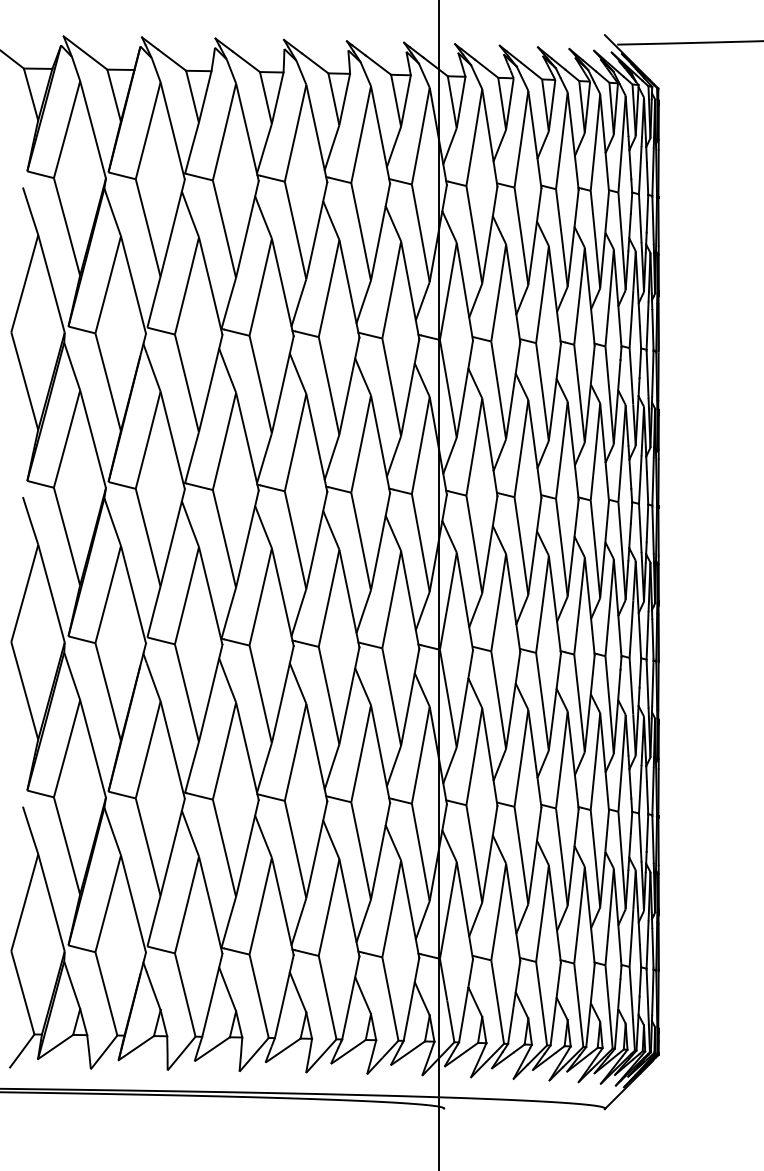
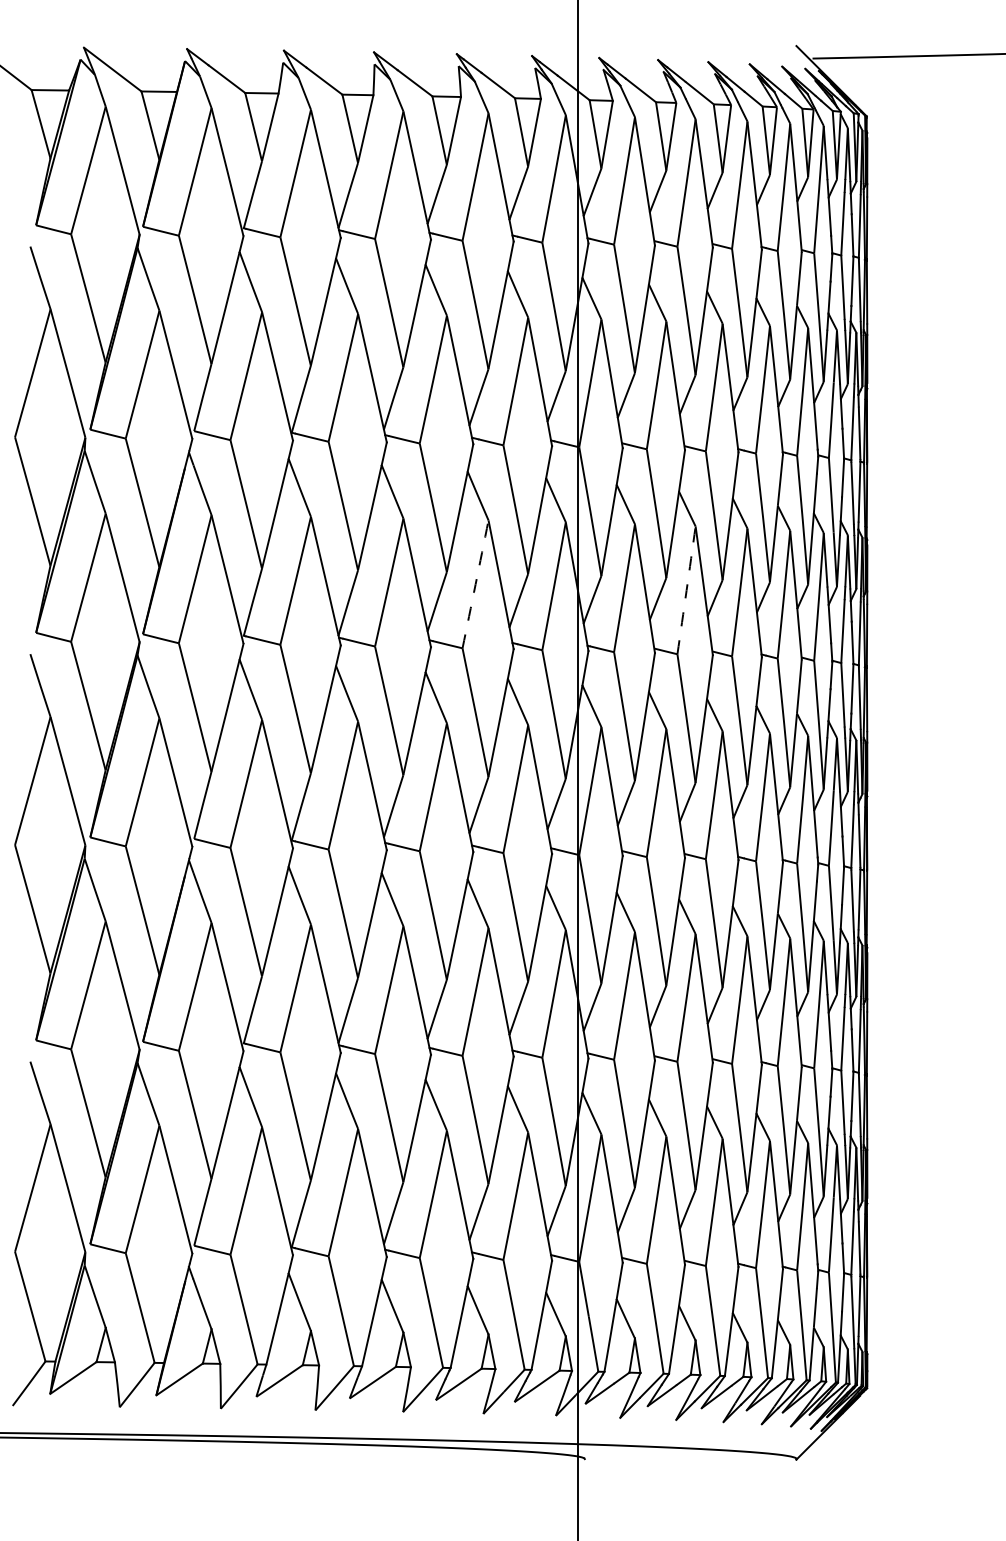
arc: (361, 444) -> (476, 584), solid -> dashed
arc: (521, 448) -> (686, 590), solid -> dashed

